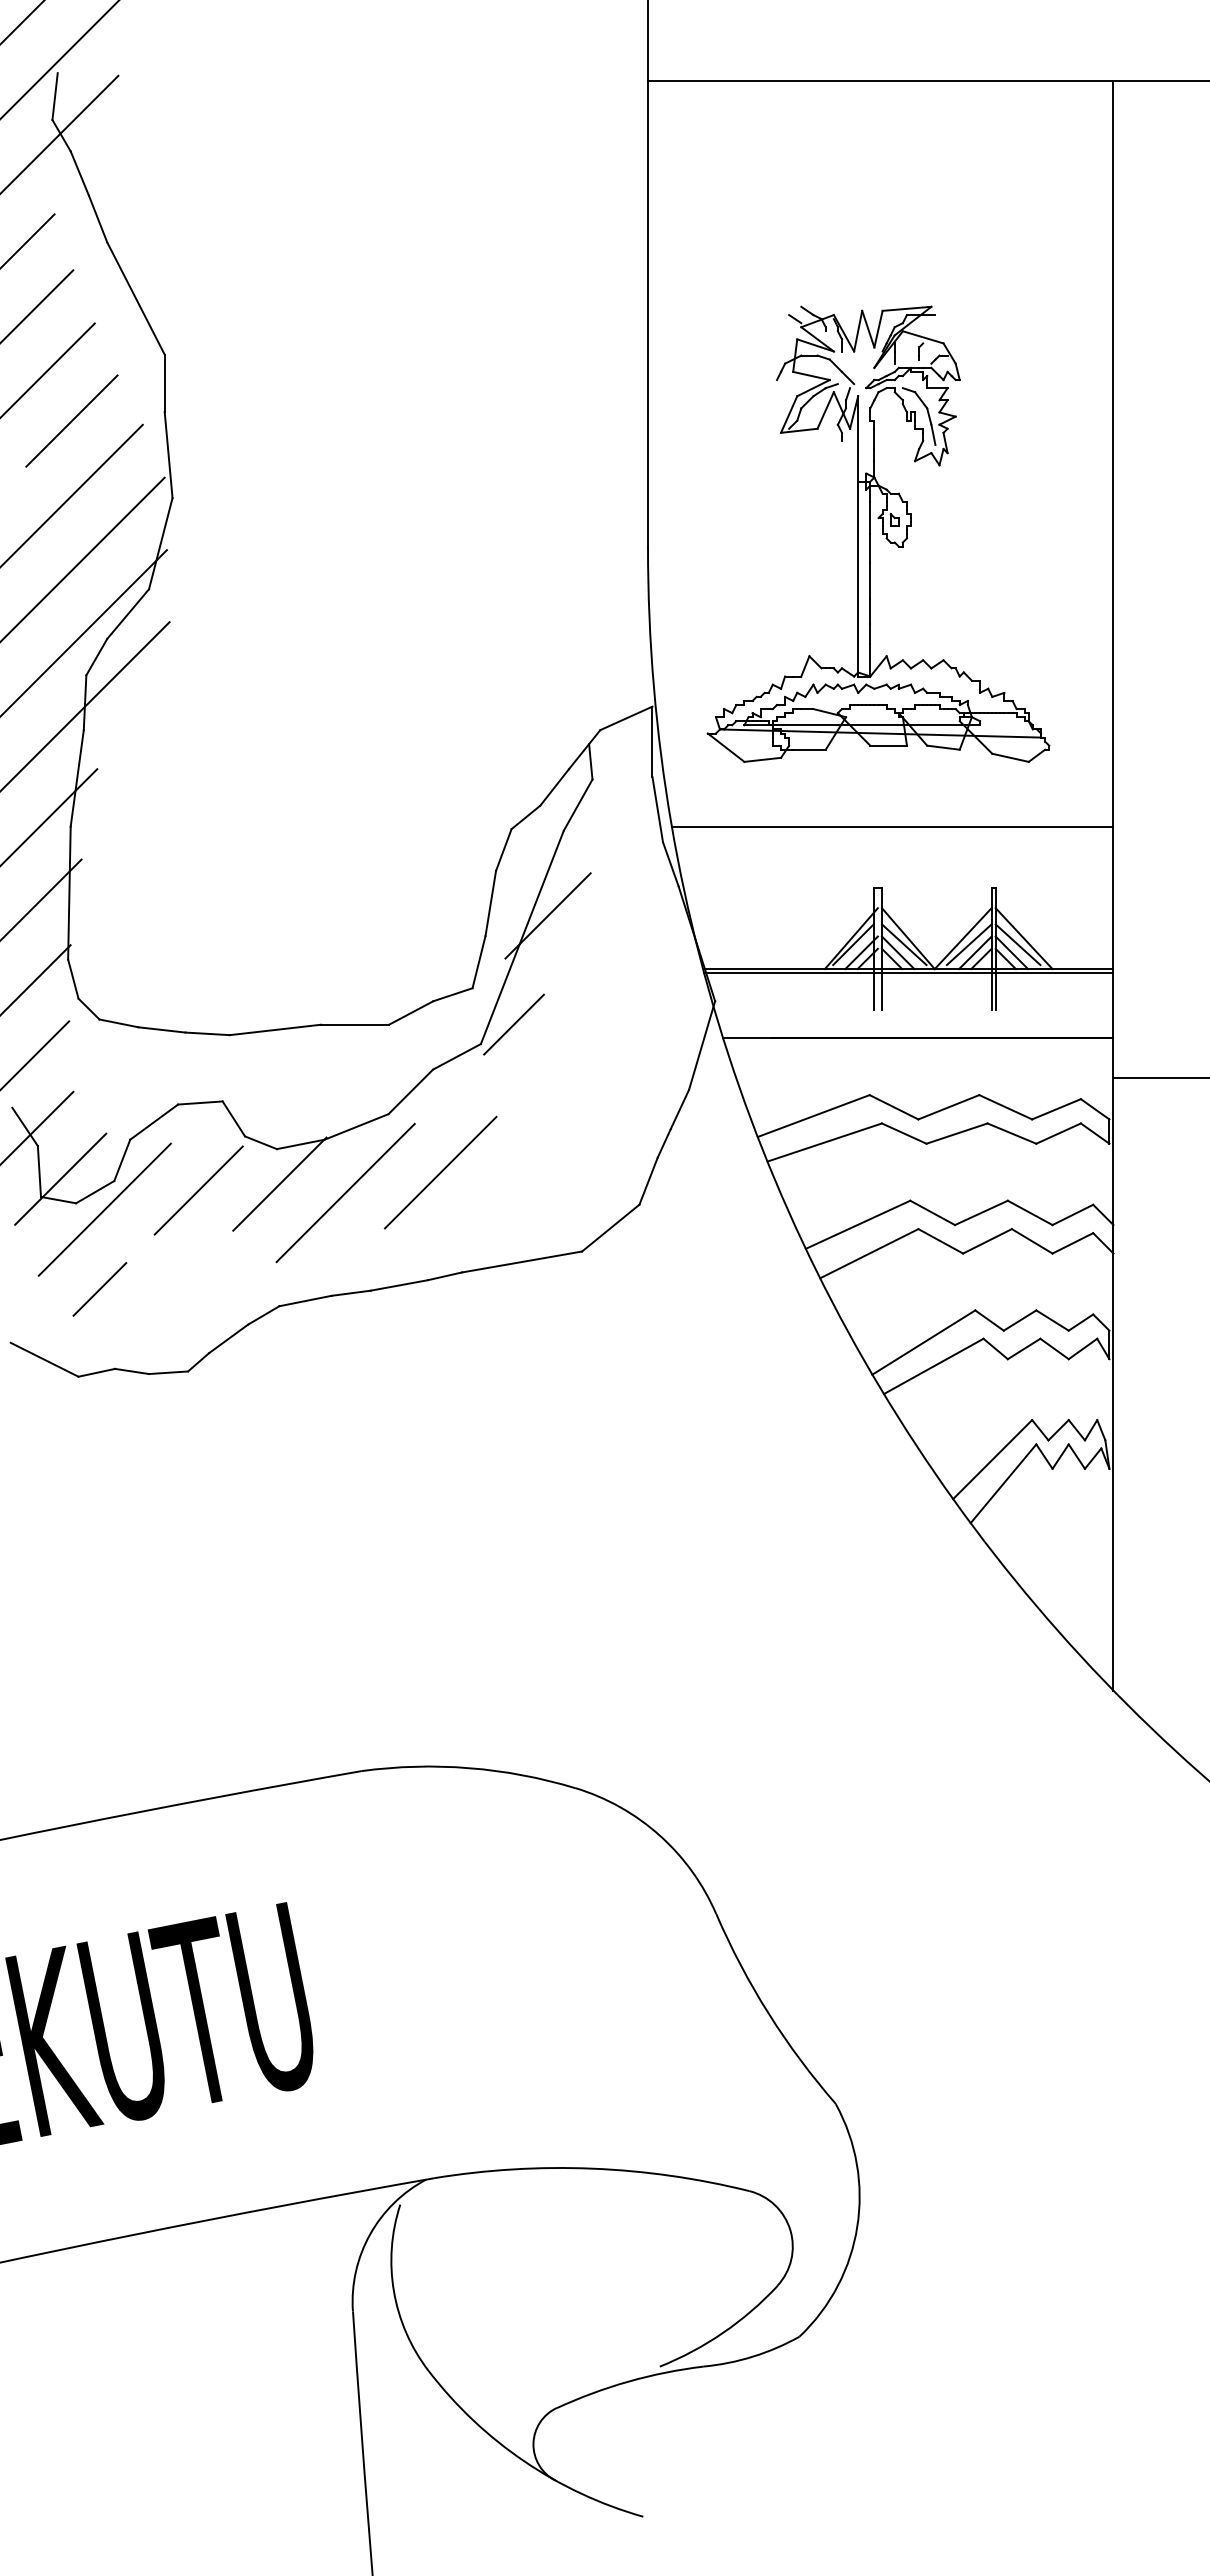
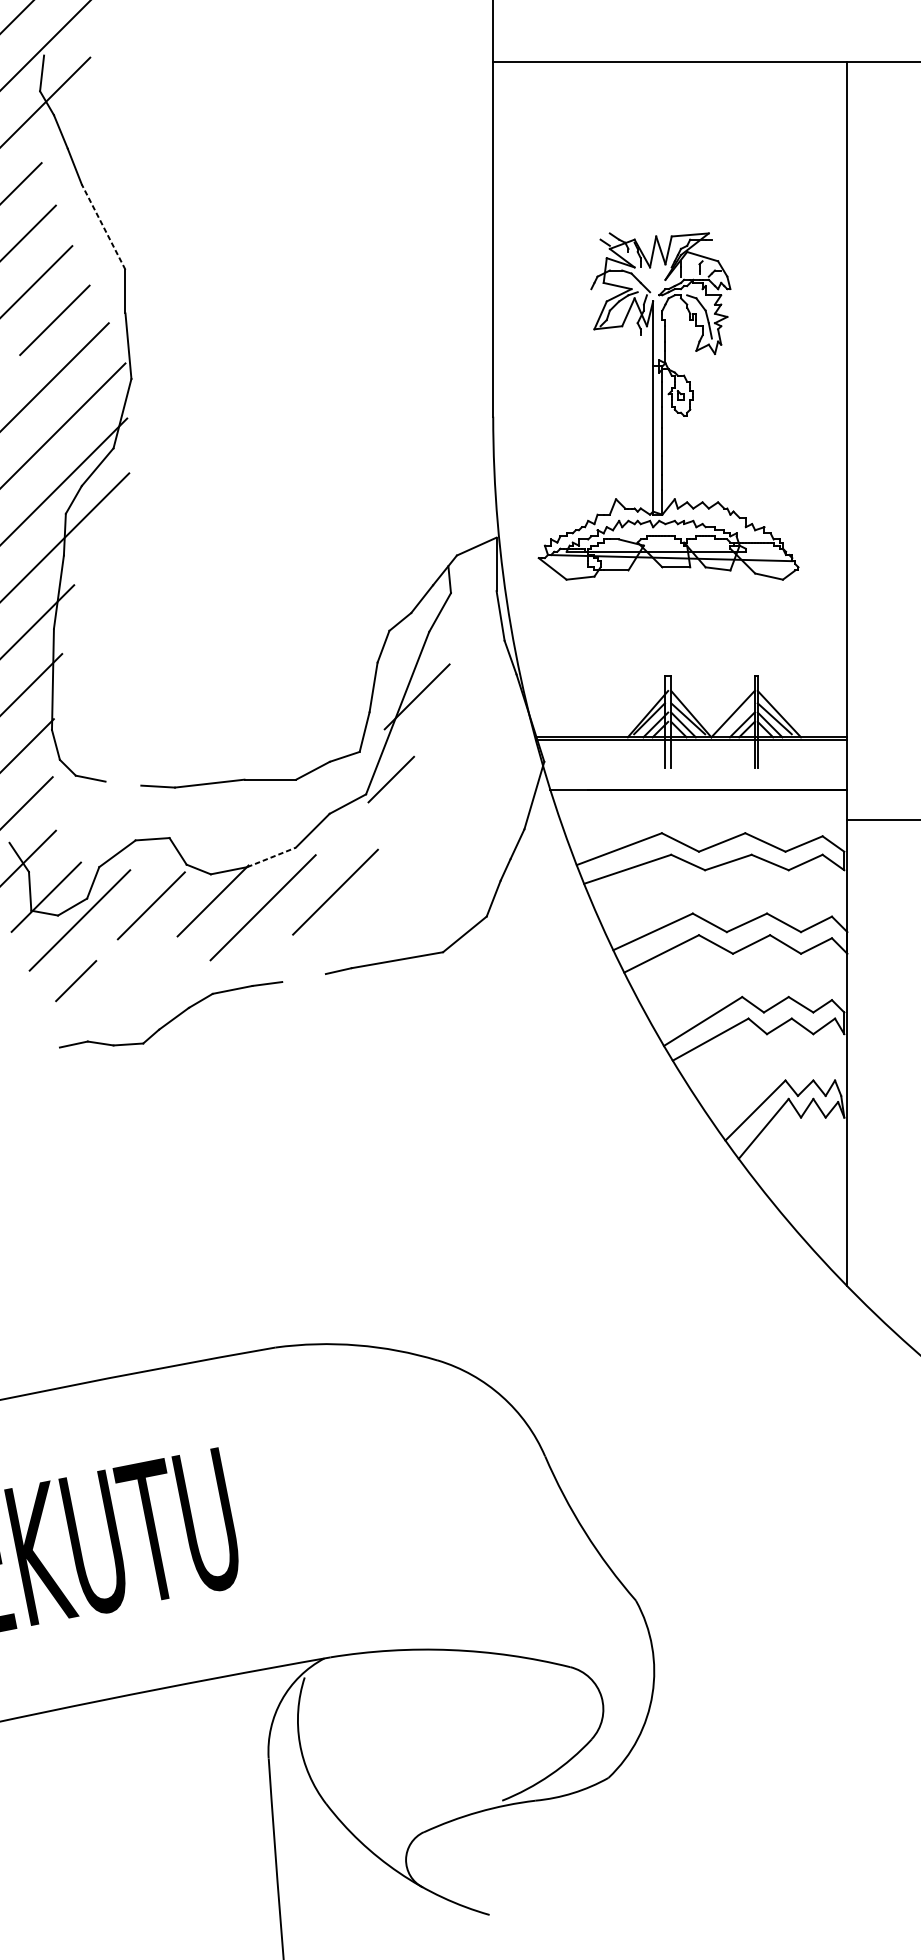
line: (136, 298) -> (104, 227), solid -> dashed
line: (892, 826) -> (679, 628), removed
line: (968, 944) -> (737, 718), removed
line: (161, 1029) -> (123, 783), removed
line: (357, 1126) -> (272, 857), solid -> dashed
line: (399, 1285) -> (304, 978), removed
line: (44, 1359) -> (34, 1034), removed

